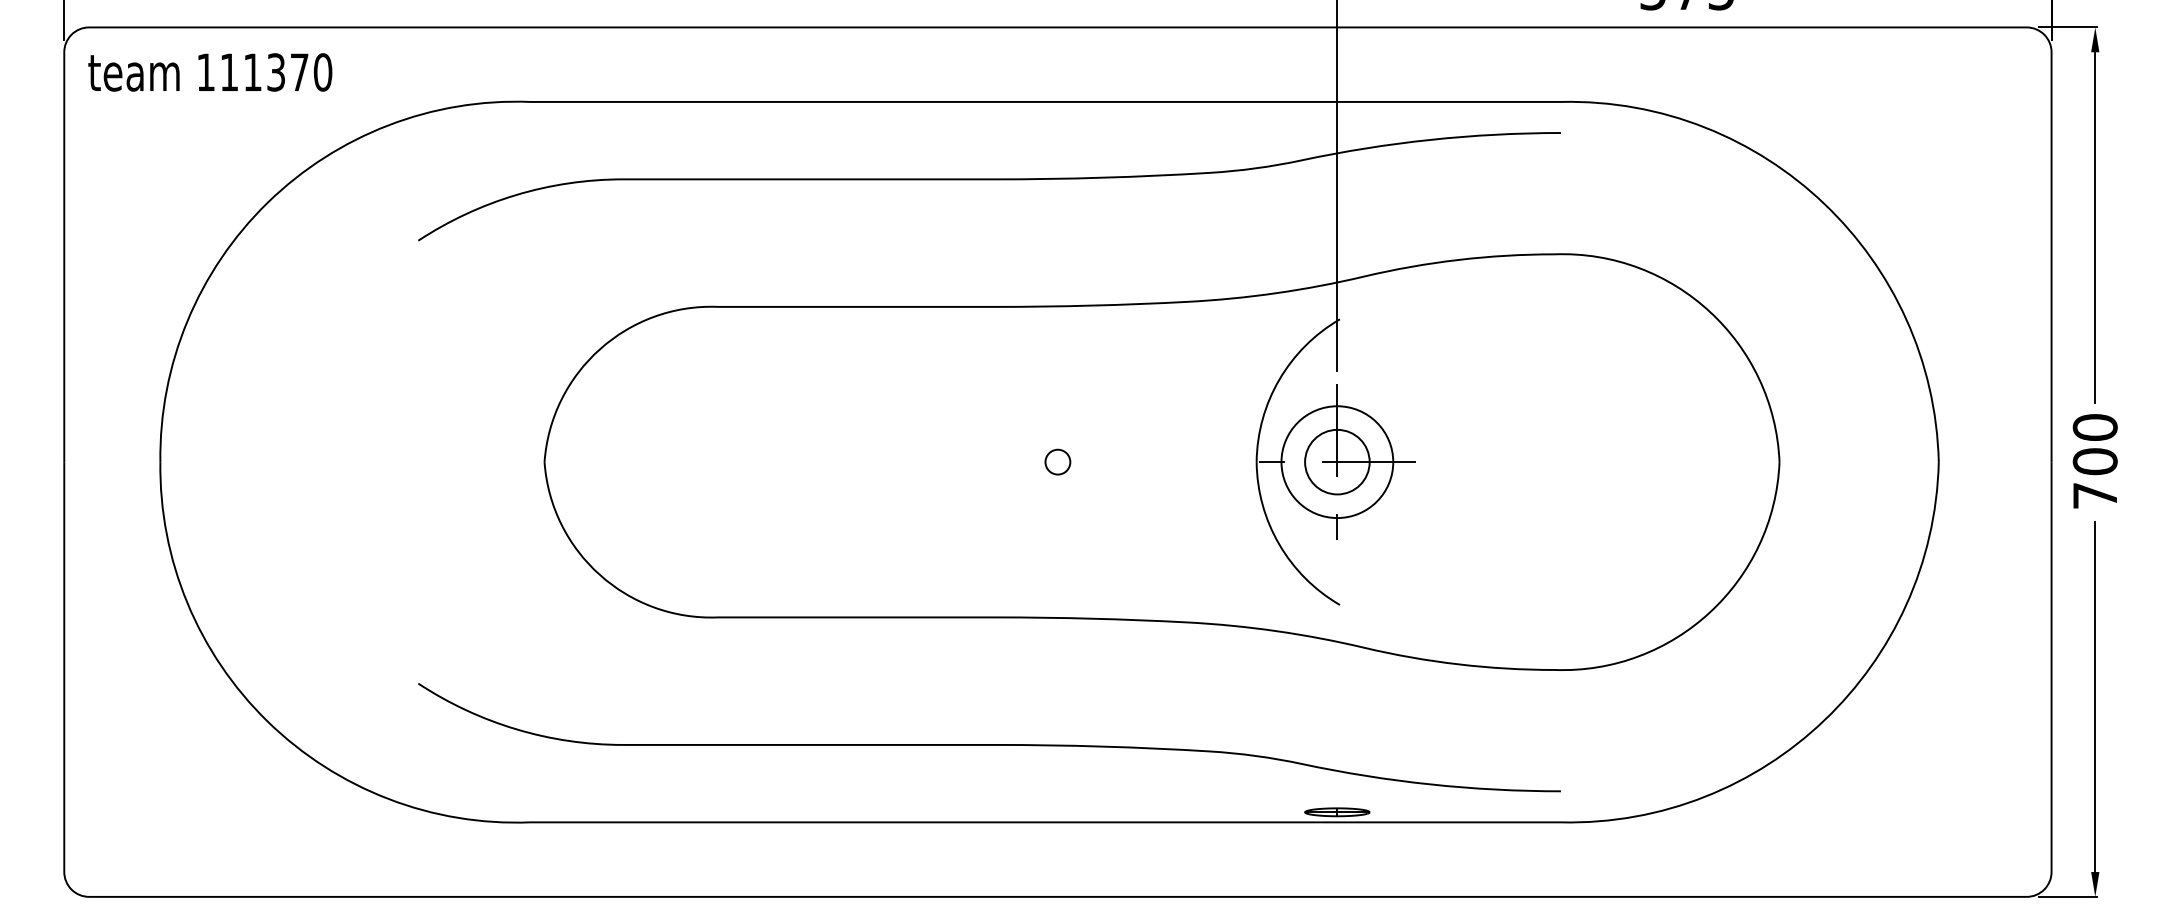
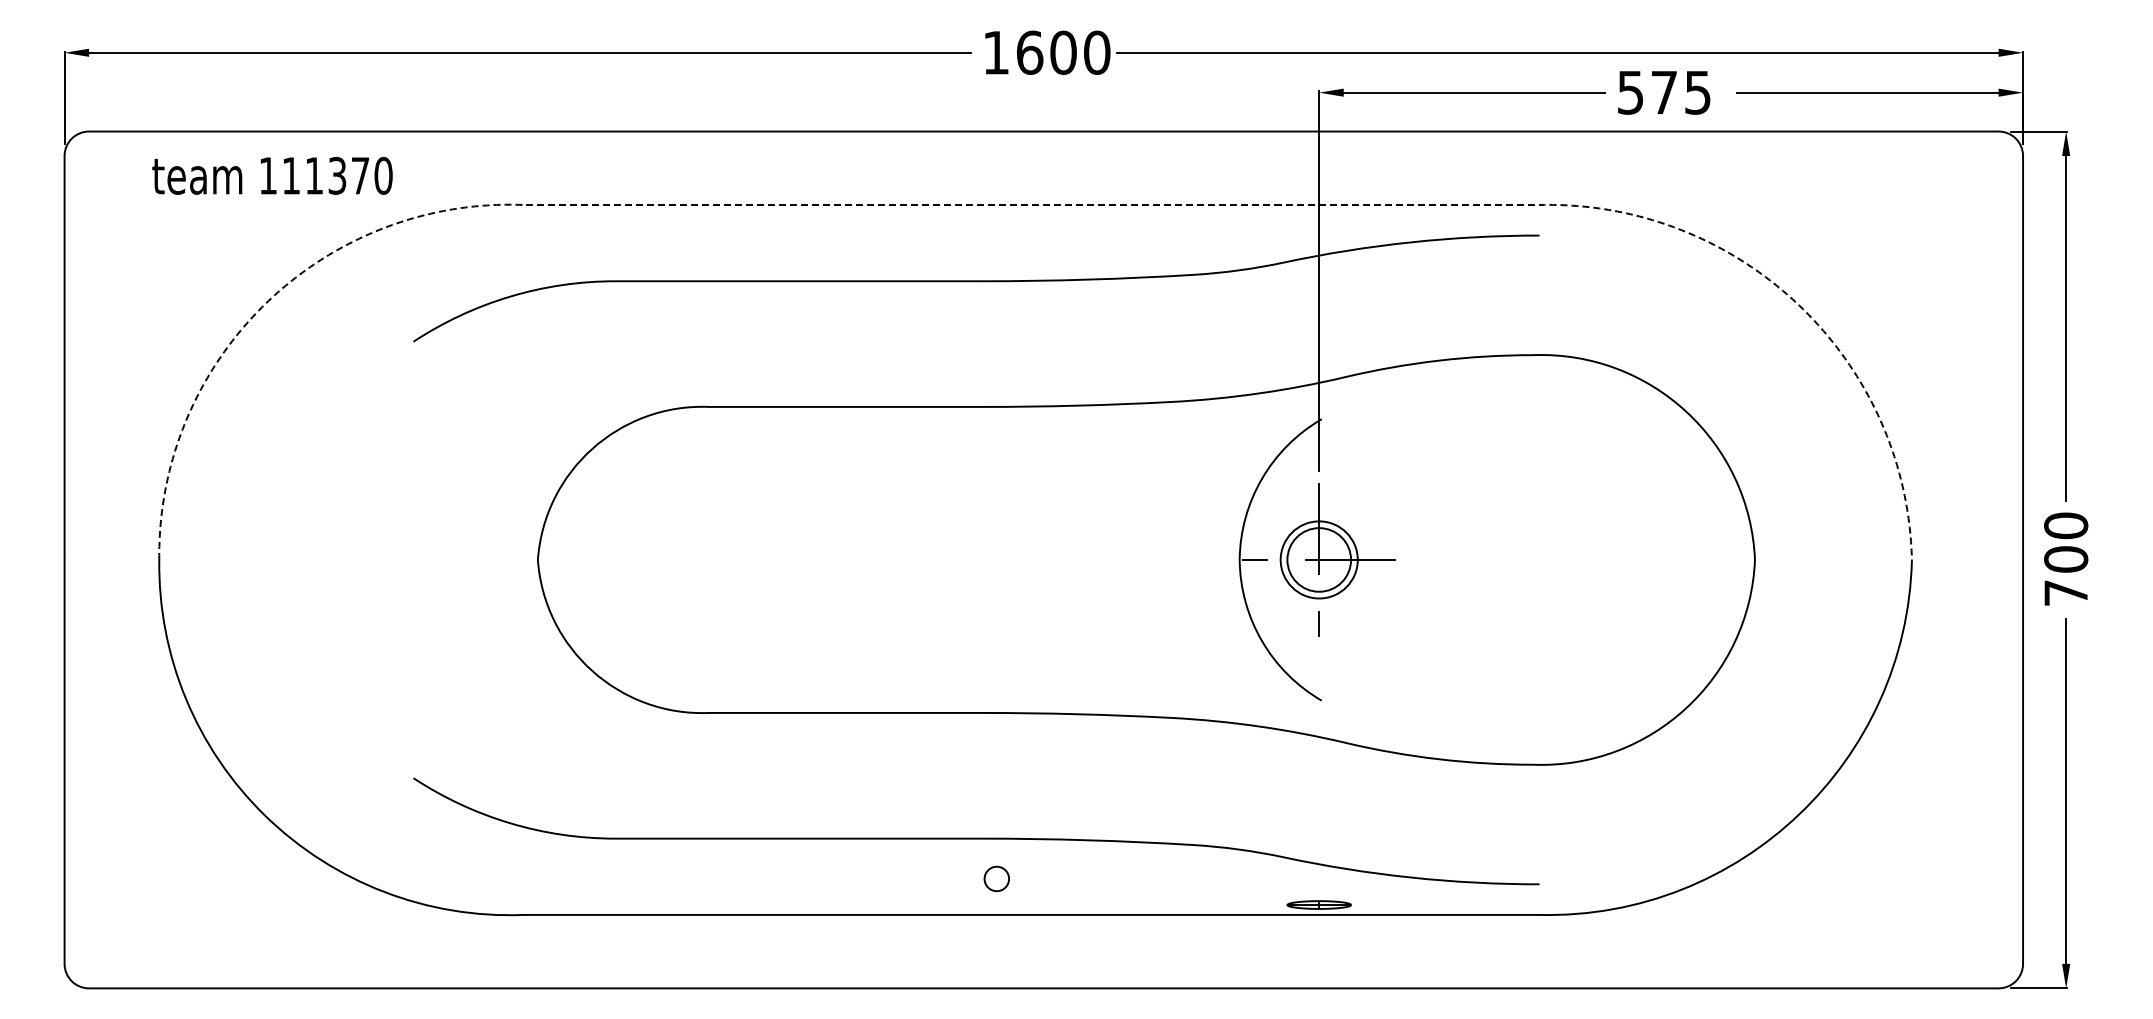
text: (210, 72) -> (272, 175), moved
line: (1050, 101) -> (1036, 204), solid -> dashed
circle: (1057, 461) -> (996, 878), moved
circle: (1337, 461) -> (1319, 559), size x0.7

